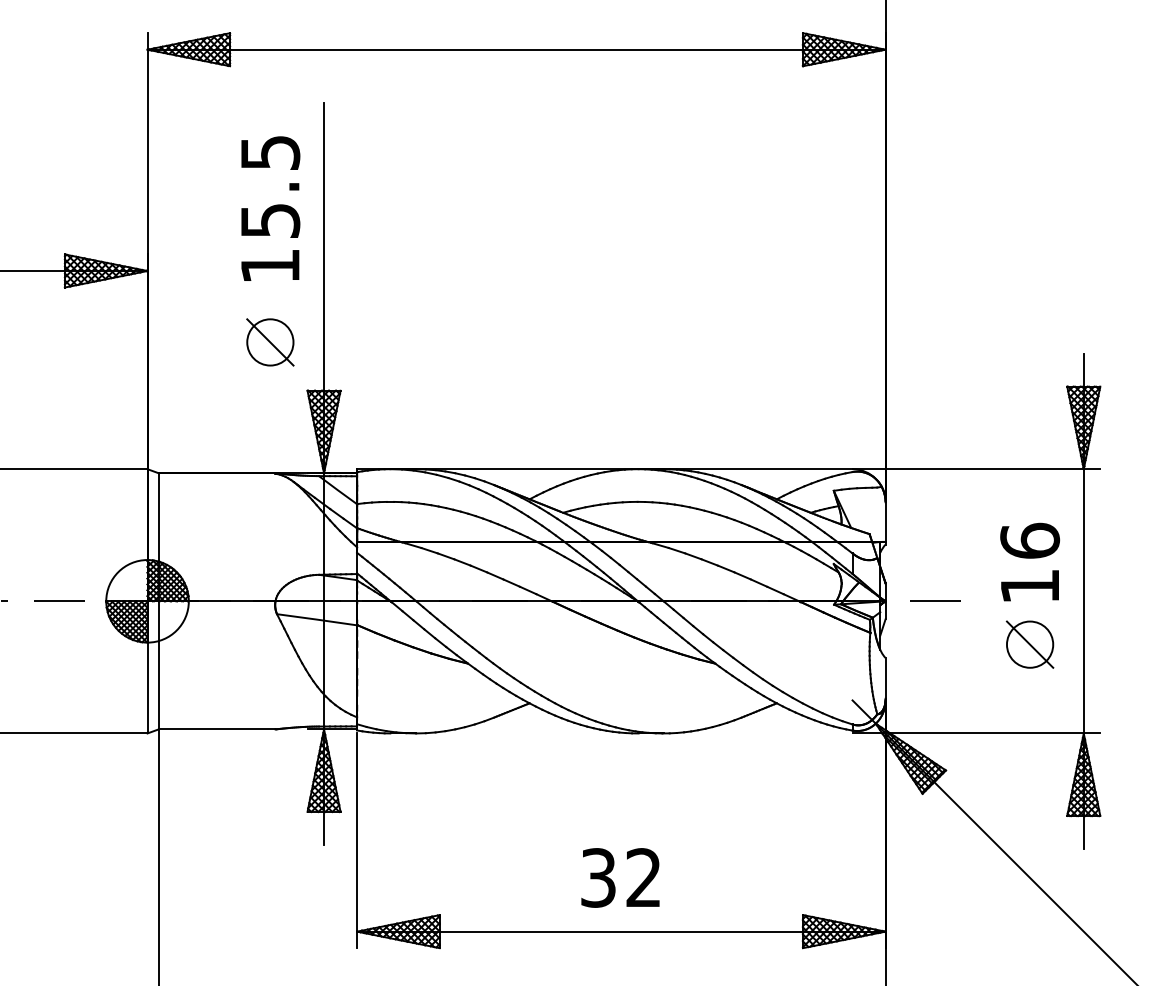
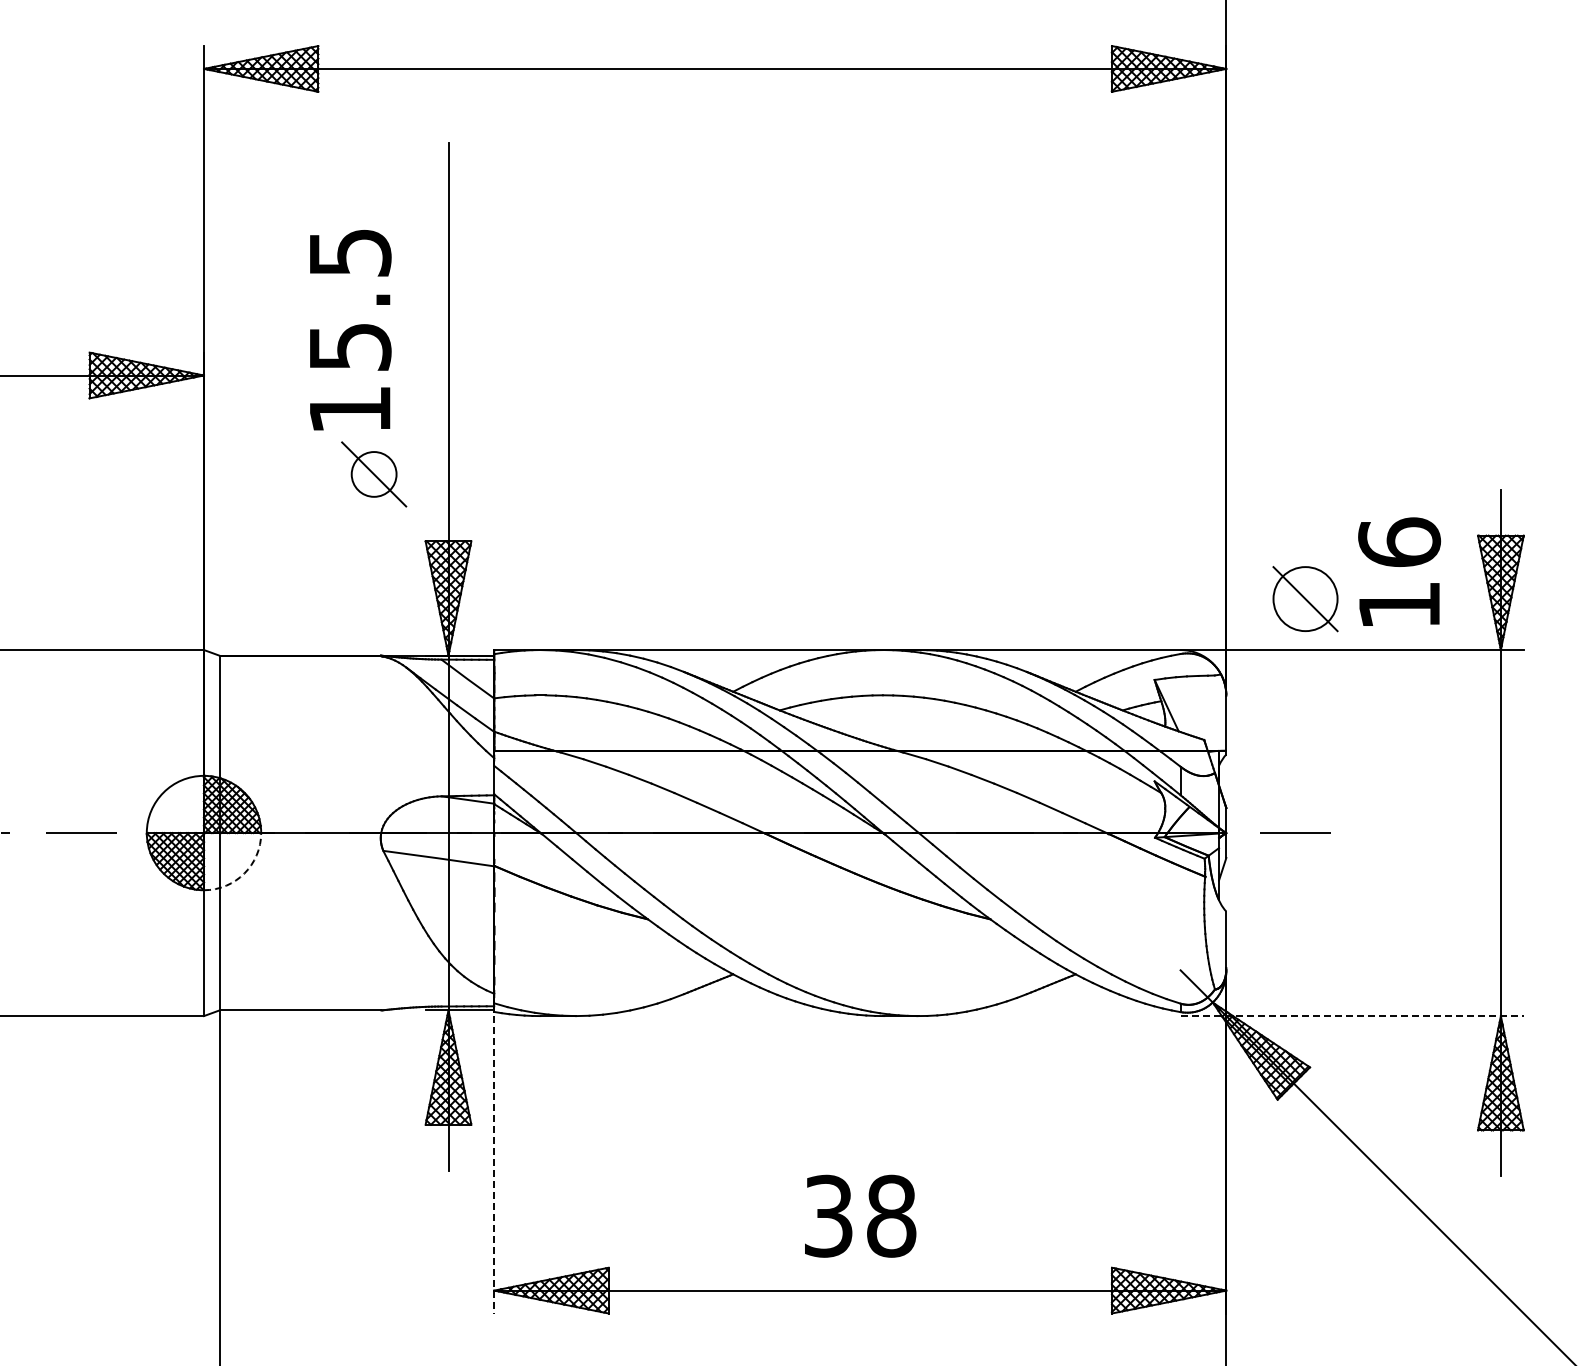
text: (270, 208) -> (350, 330), moved
circle: (270, 342) -> (374, 474), size x0.7
text: (1030, 561) -> (1399, 571), moved
arc: (176, 630) -> (244, 873), solid -> dashed
part: (1030, 644) -> (1305, 599), moved
line: (976, 733) -> (1352, 1016), solid -> dashed
line: (357, 840) -> (494, 1164), solid -> dashed
text: (643, 877) -> (891, 1215), 32 -> 38

